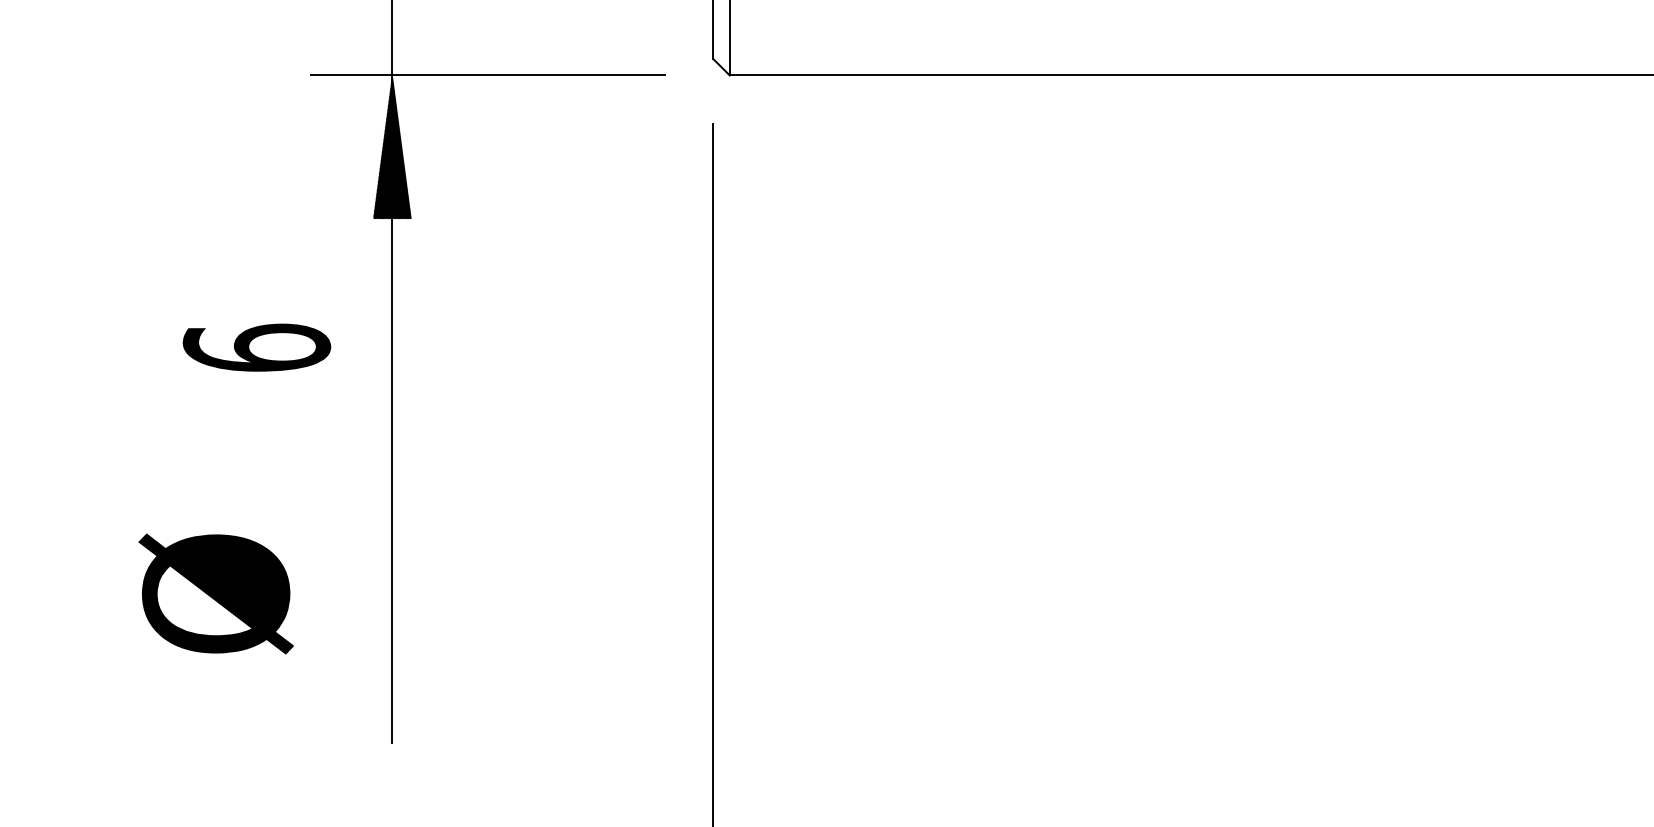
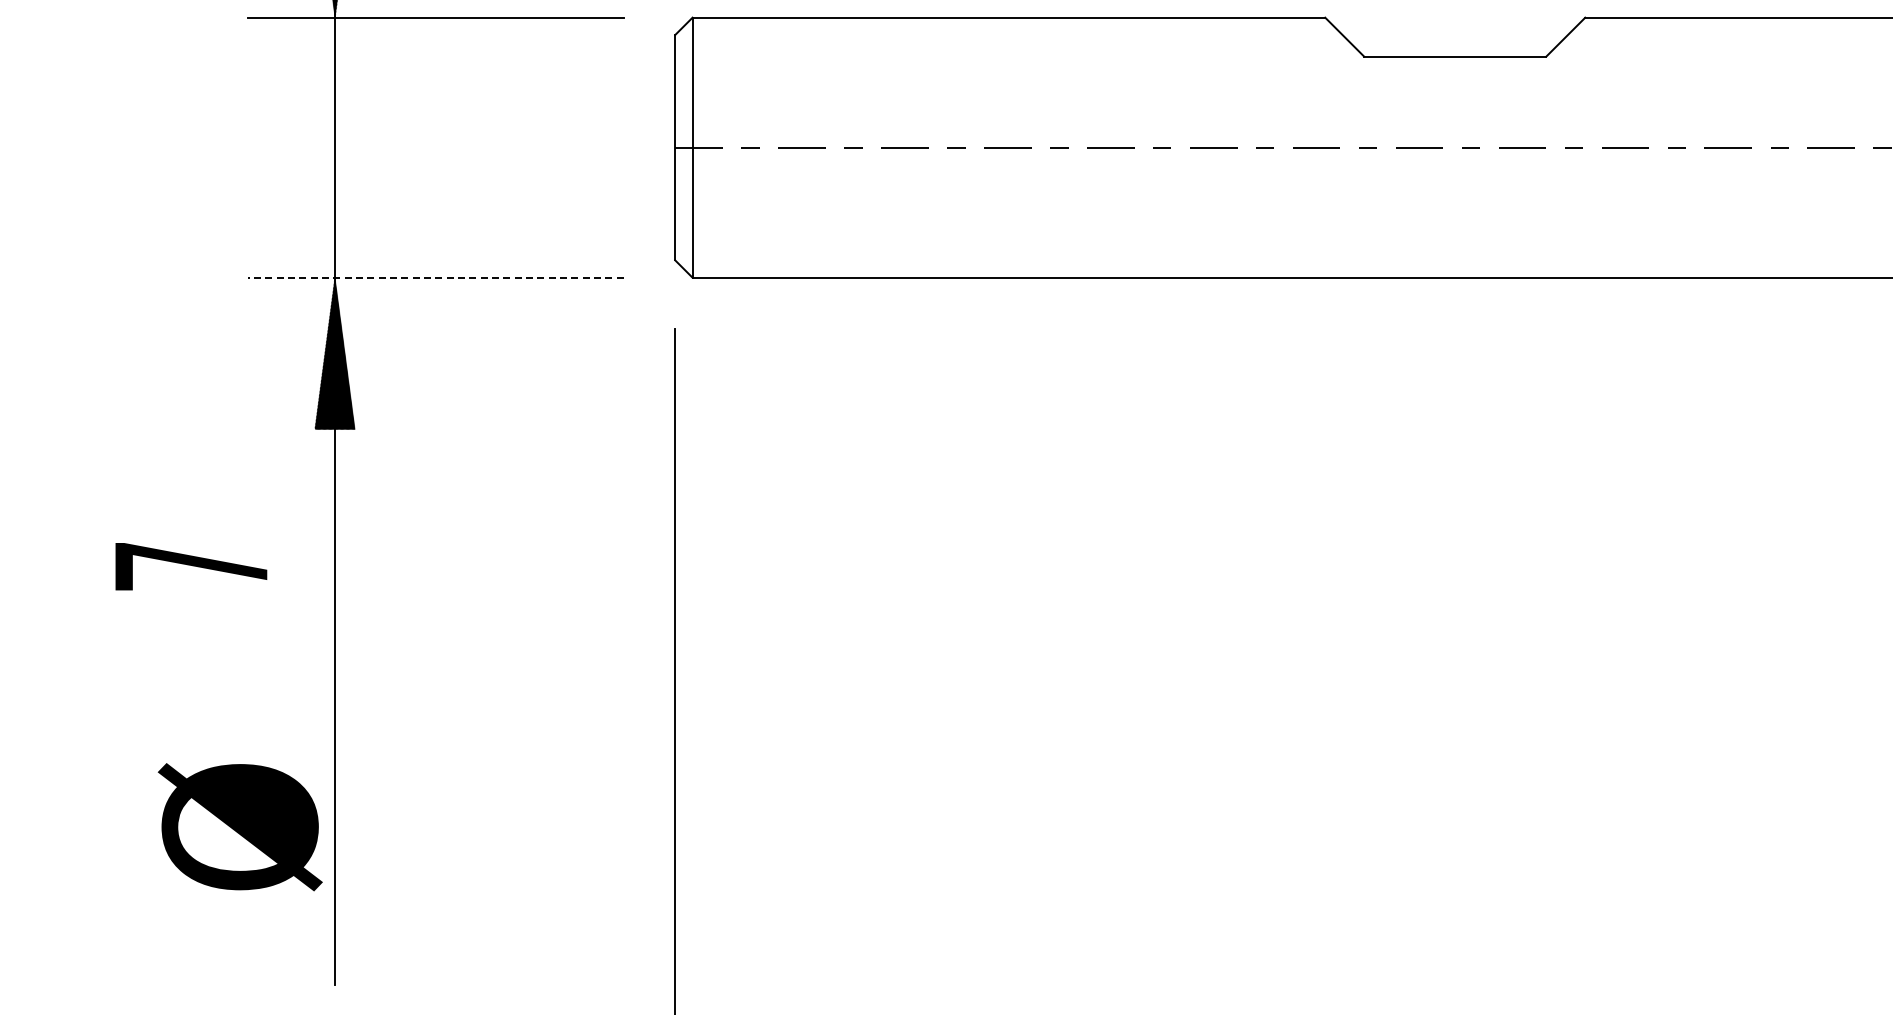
line: (488, 75) -> (436, 277), solid -> dashed
text: (256, 347) -> (191, 565), 6 -> 7
text: (215, 594) -> (239, 827), moved

